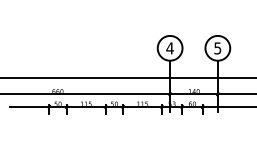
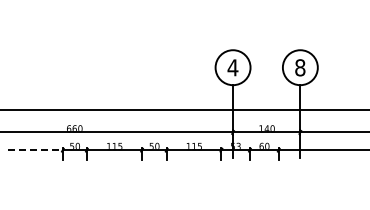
text: (217, 48) -> (300, 67), 5 -> 8
line: (30, 107) -> (35, 150), solid -> dashed

